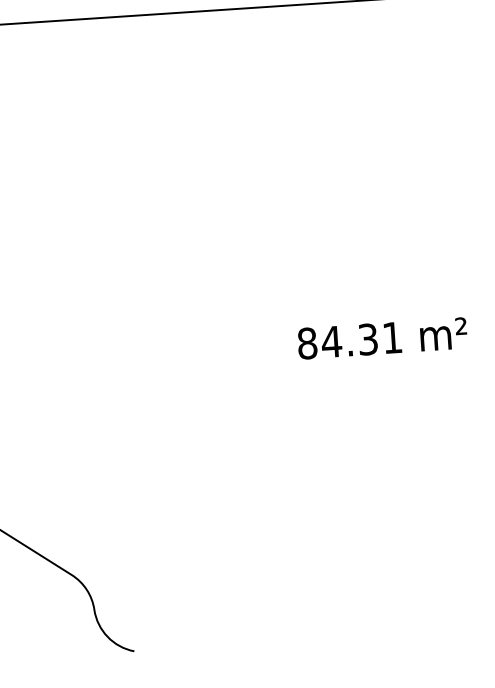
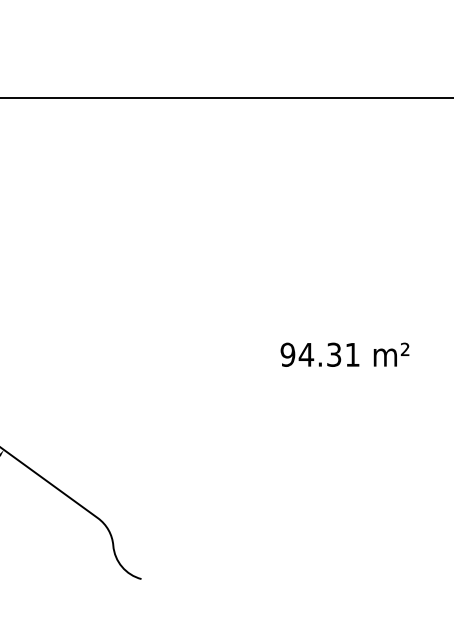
text: (306, 343) -> (287, 354), 84.31 -> 94.31

